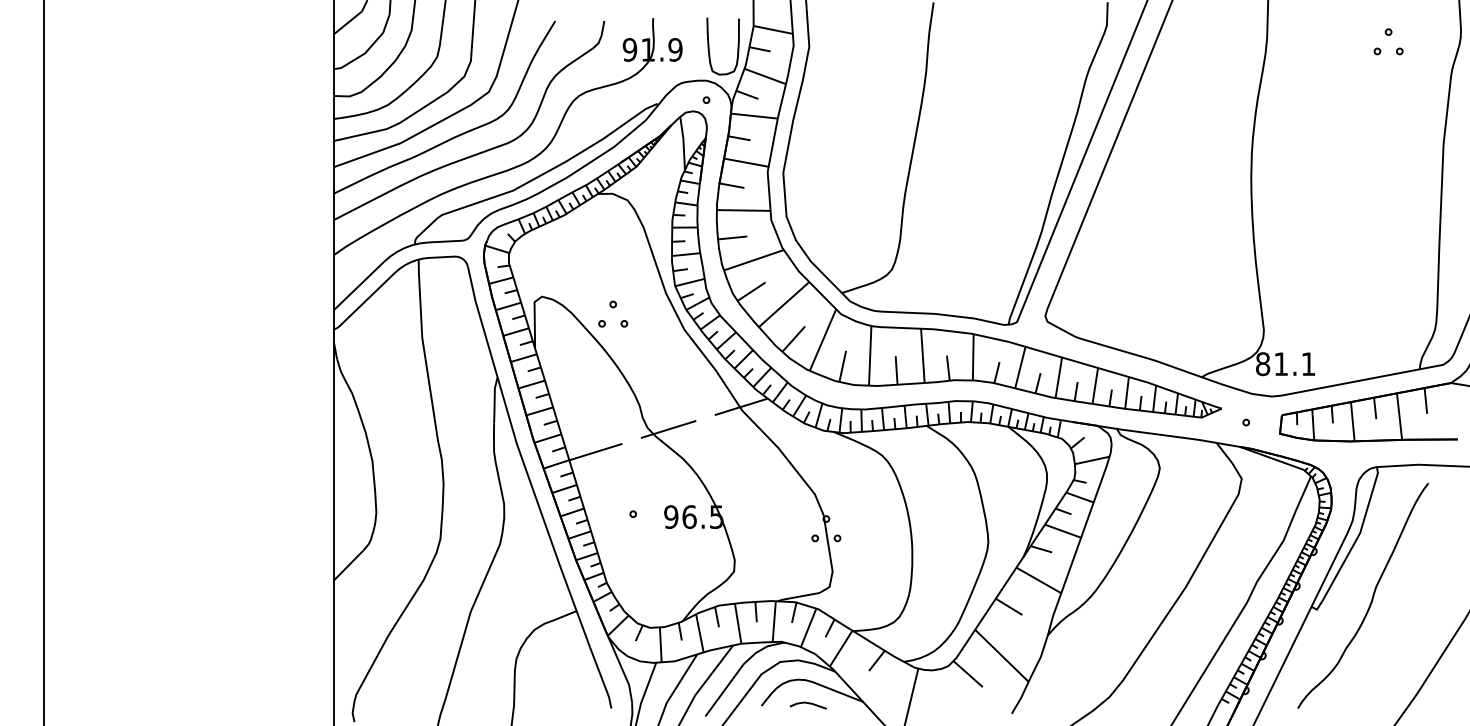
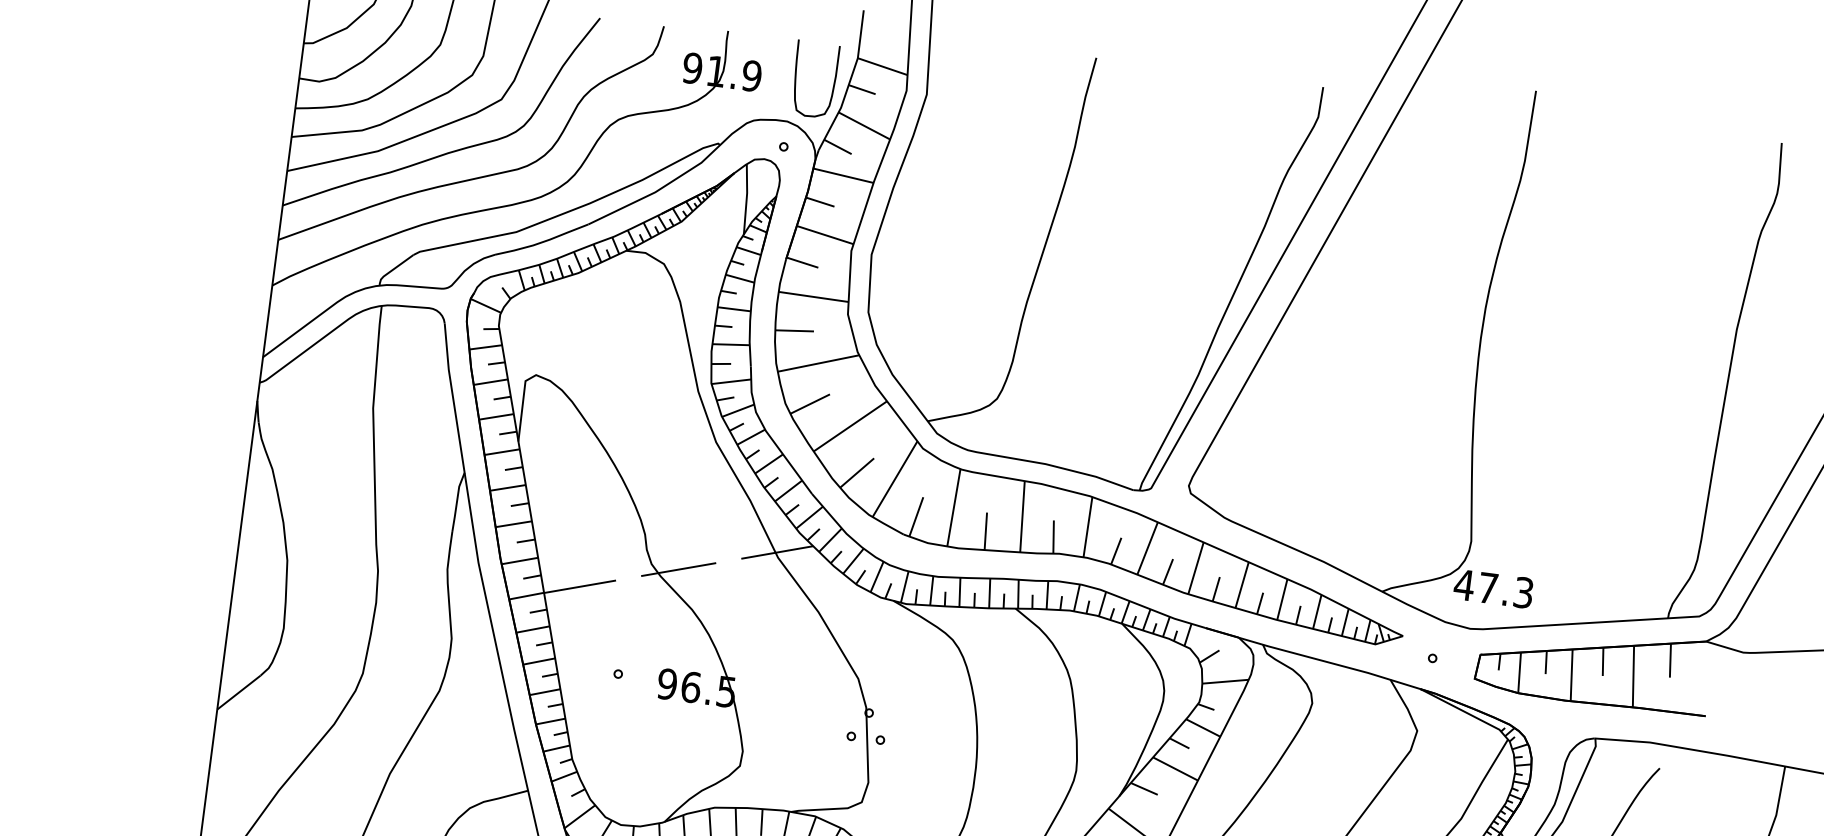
part: (1388, 41) -> (1682, 185), removed
part: (613, 313) -> (626, 409), removed
text: (1285, 364) -> (1493, 589), 81.1 -> 47.3

